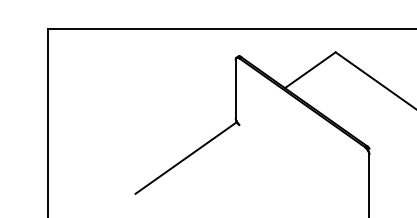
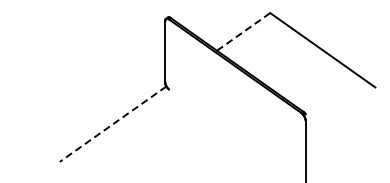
line: (309, 70) -> (242, 32), solid -> dashed
line: (185, 158) -> (112, 124), solid -> dashed

